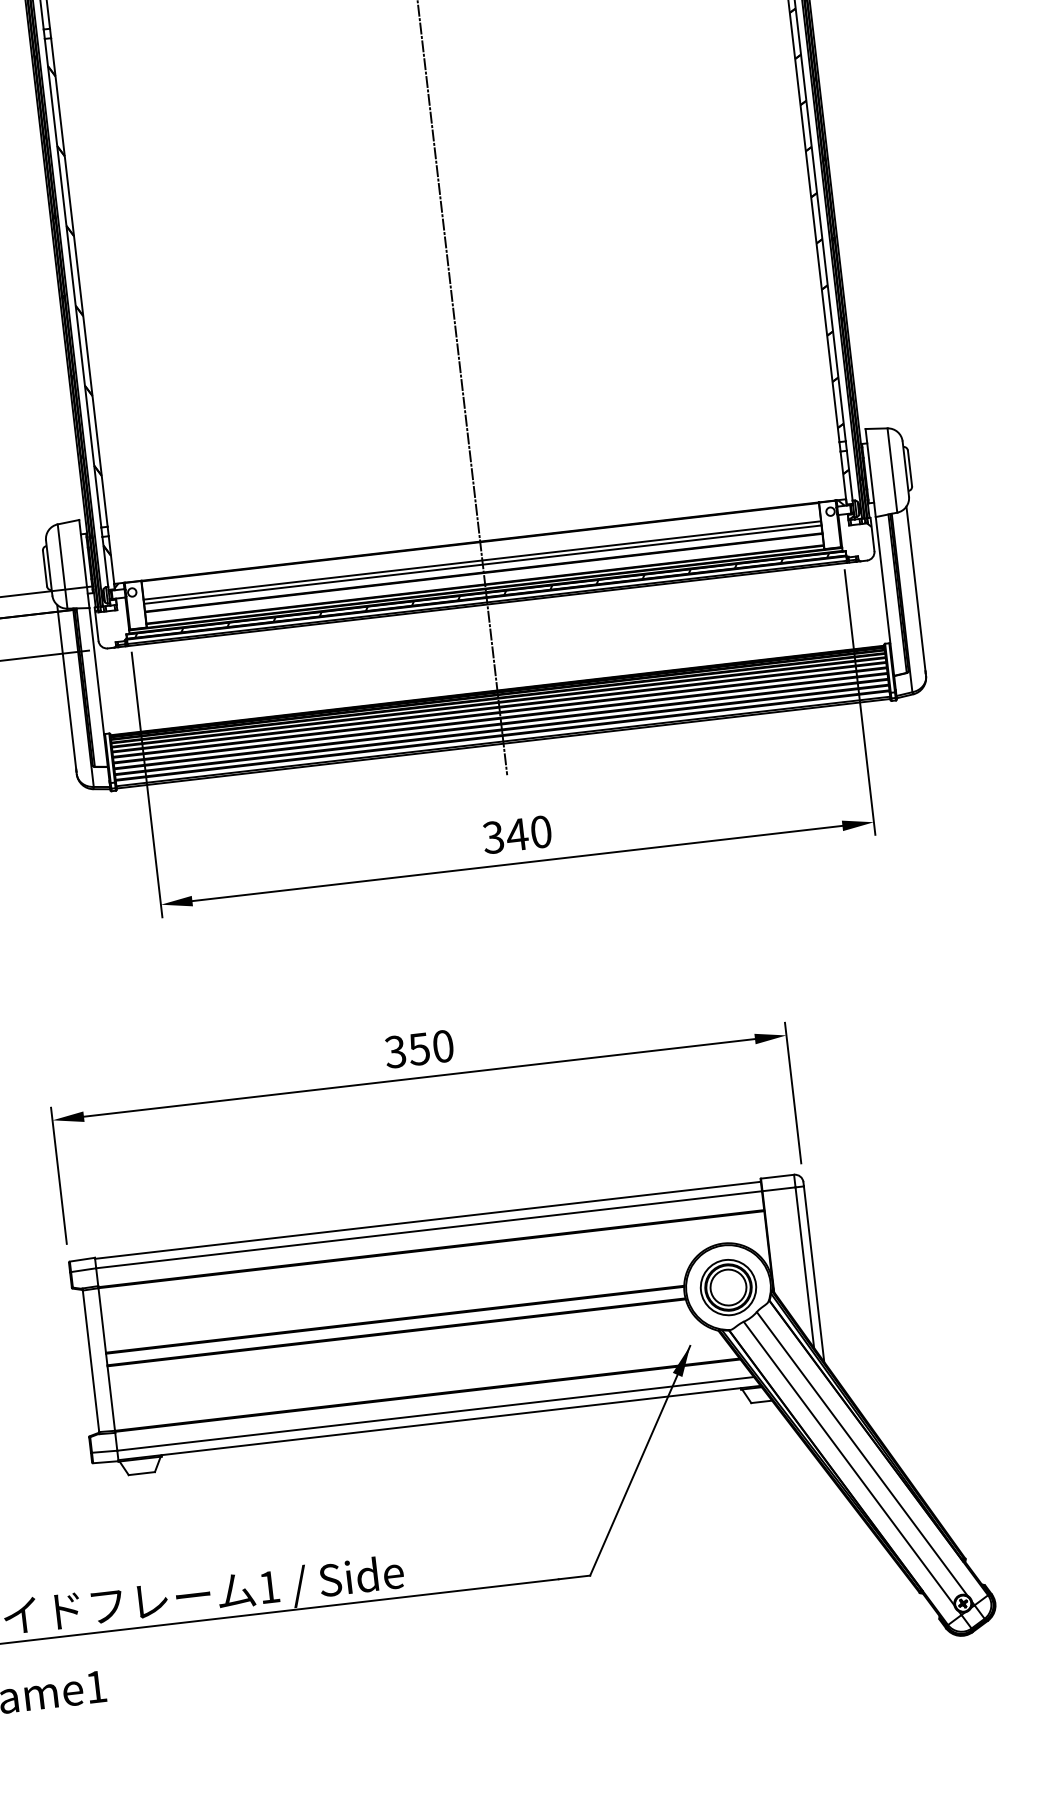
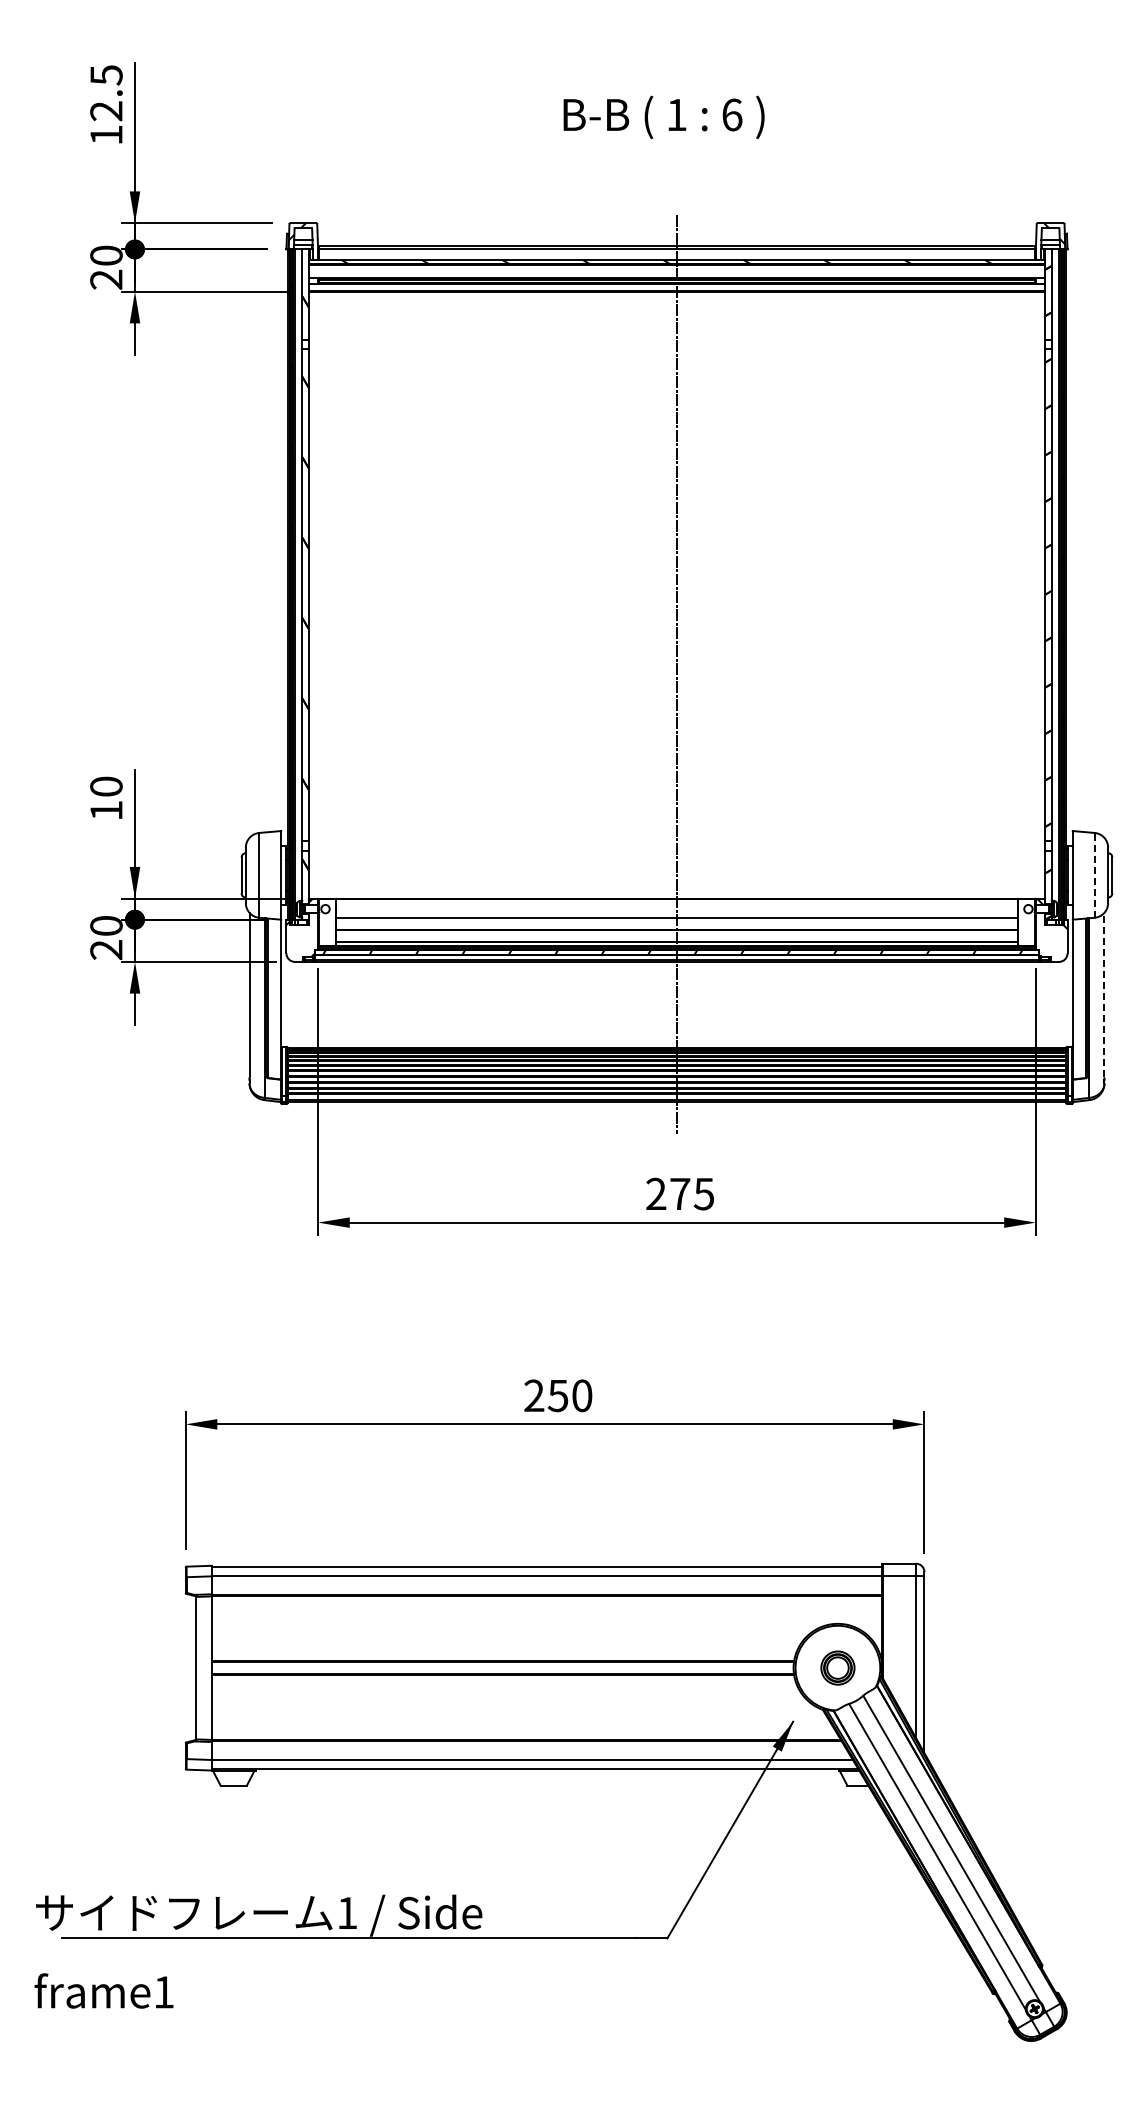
line: (892, 469) -> (1094, 874), solid -> dashed
line: (482, 564) -> (676, 921), removed
line: (915, 587) -> (1104, 994), solid -> dashed
text: (517, 834) -> (680, 1193), 340 -> 275
text: (395, 1052) -> (534, 1396), 350 -> 250
part: (728, 1286) -> (837, 1667), size x0.6

